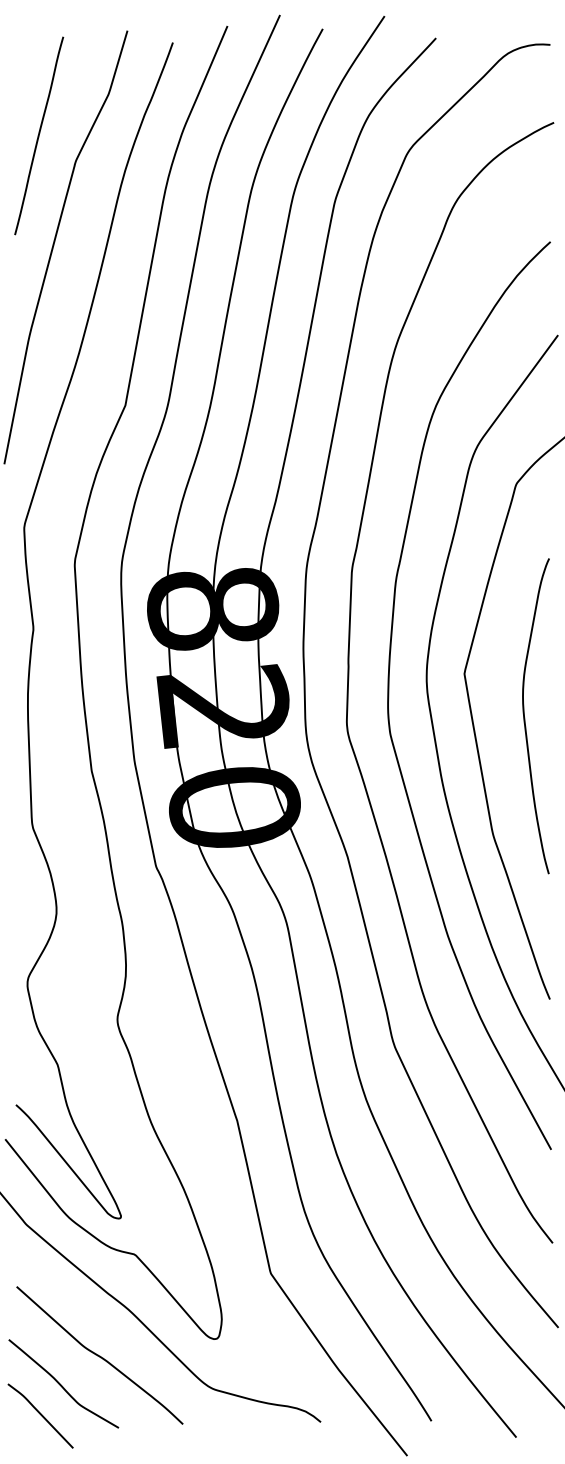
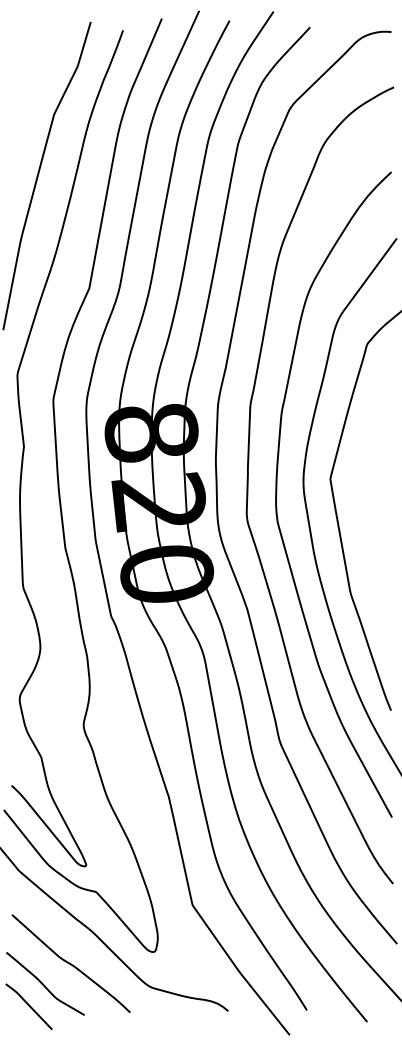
line: (38, 135) -> (27, 96), removed
curve: (525, 716) -> (373, 509), removed

